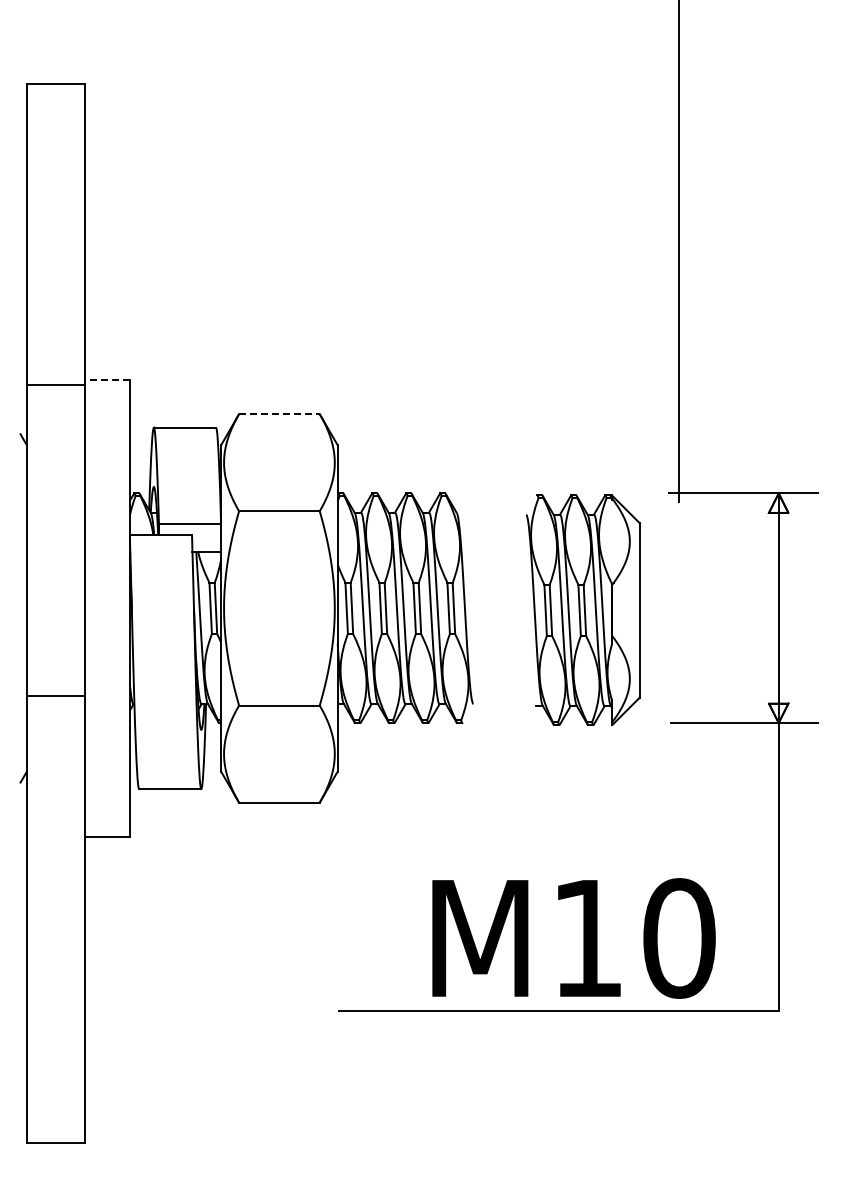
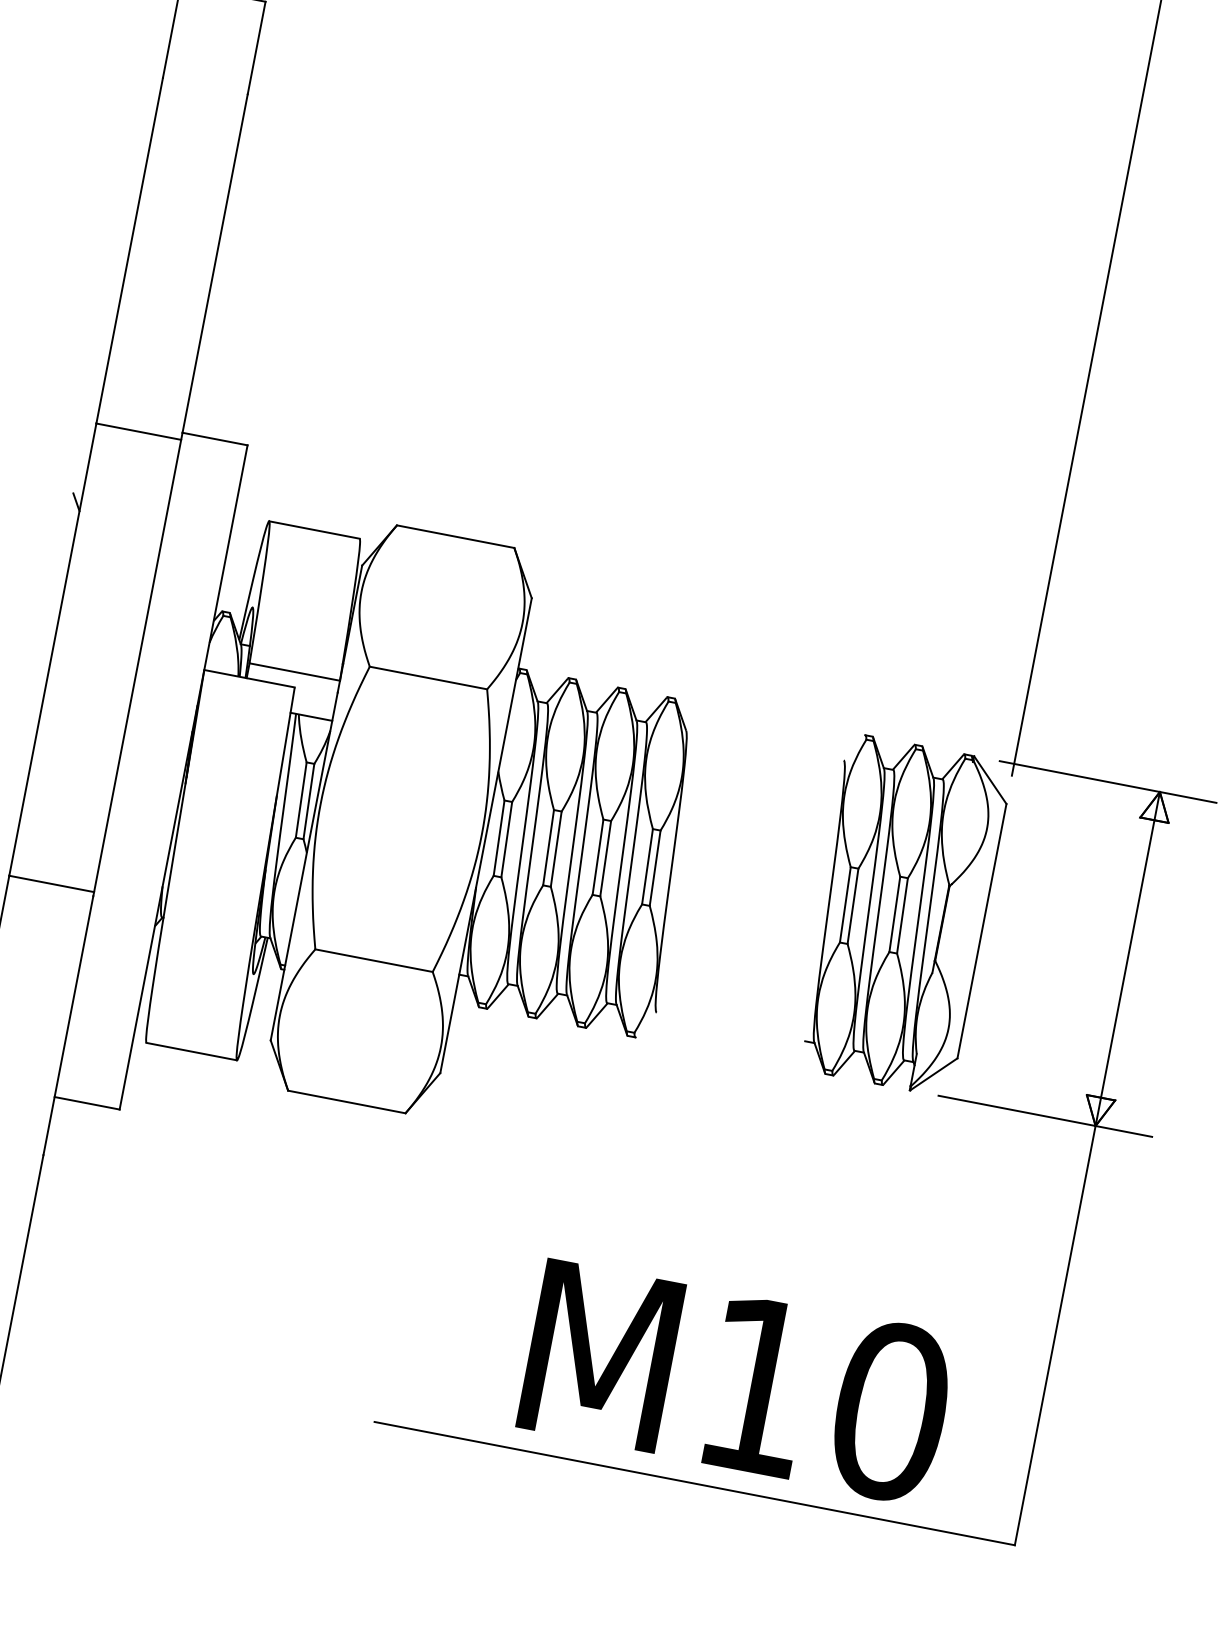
line: (107, 380) -> (214, 439), dashed -> solid
line: (279, 414) -> (455, 537), dashed -> solid
part: (583, 610) -> (900, 915), moved

